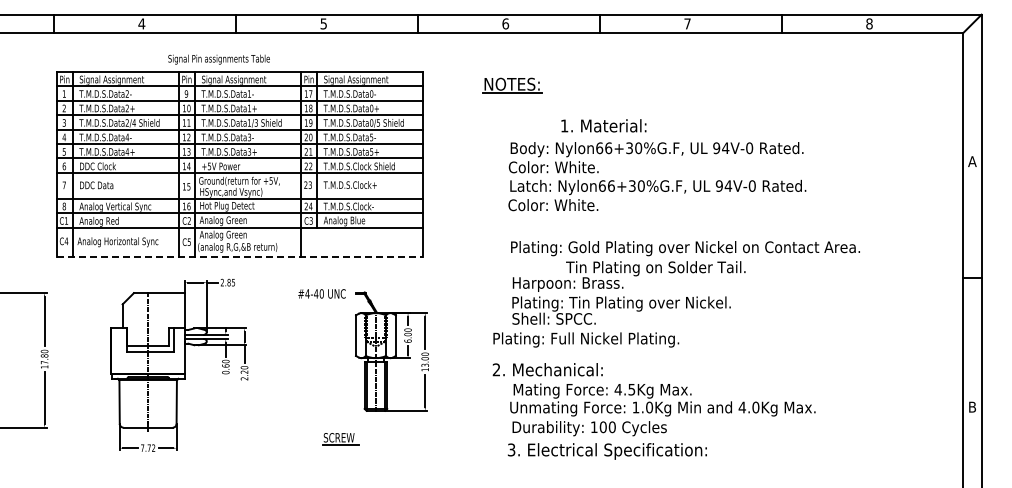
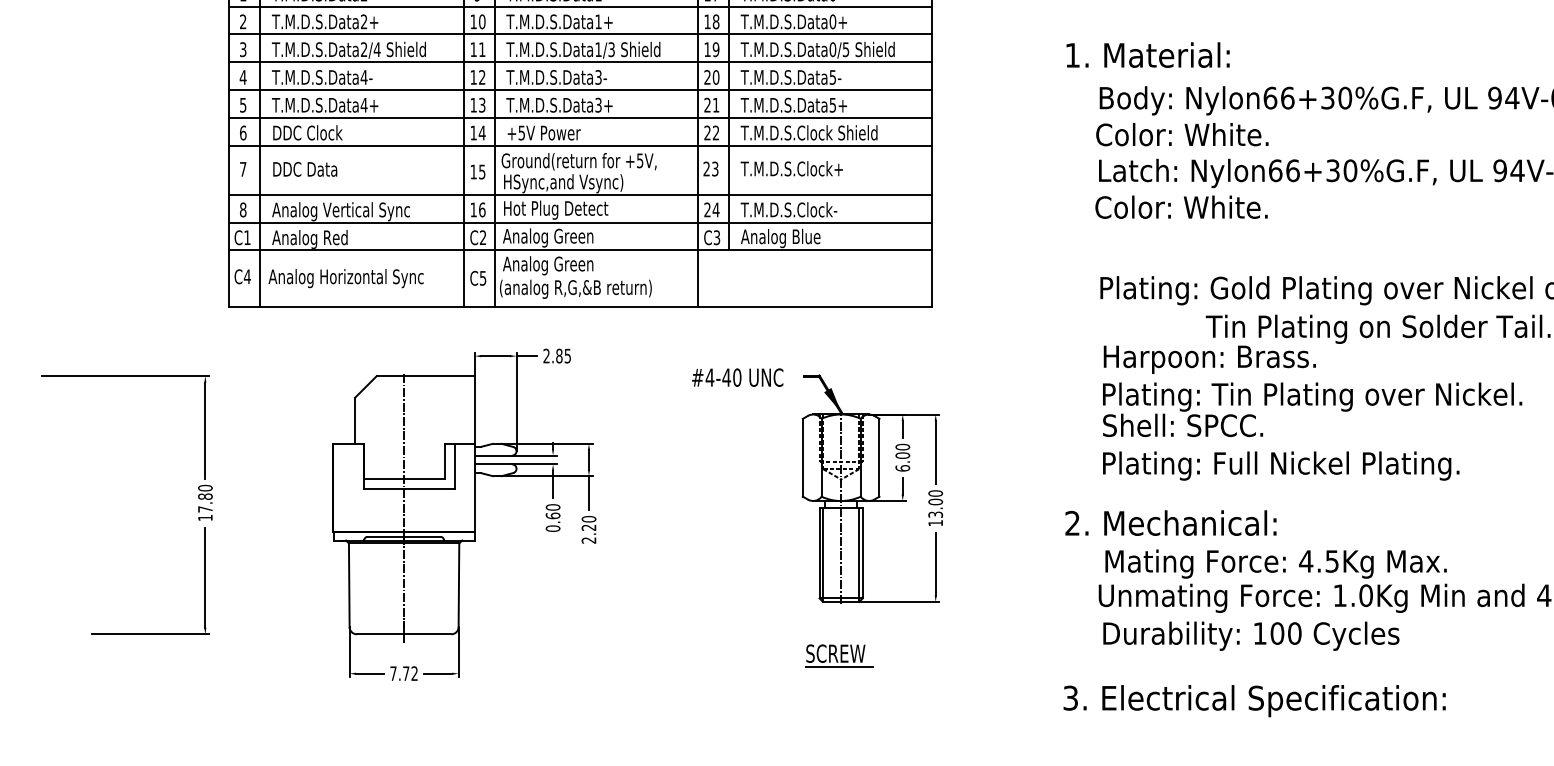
text: (603, 125) -> (1147, 54), moved
line: (240, 256) -> (581, 305), dashed -> solid
text: (586, 339) -> (1281, 465), moved
part: (340, 439) -> (838, 657), moved
text: (606, 451) -> (1252, 701), moved

